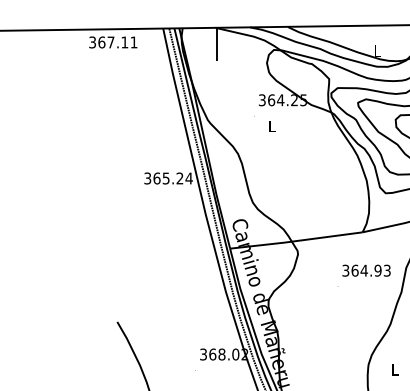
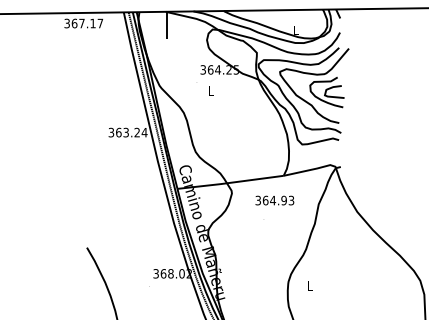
text: (134, 42) -> (100, 23), 367.11 -> 367.17
text: (165, 177) -> (125, 131), 365.24 -> 363.24
text: (366, 270) -> (274, 200), moved

